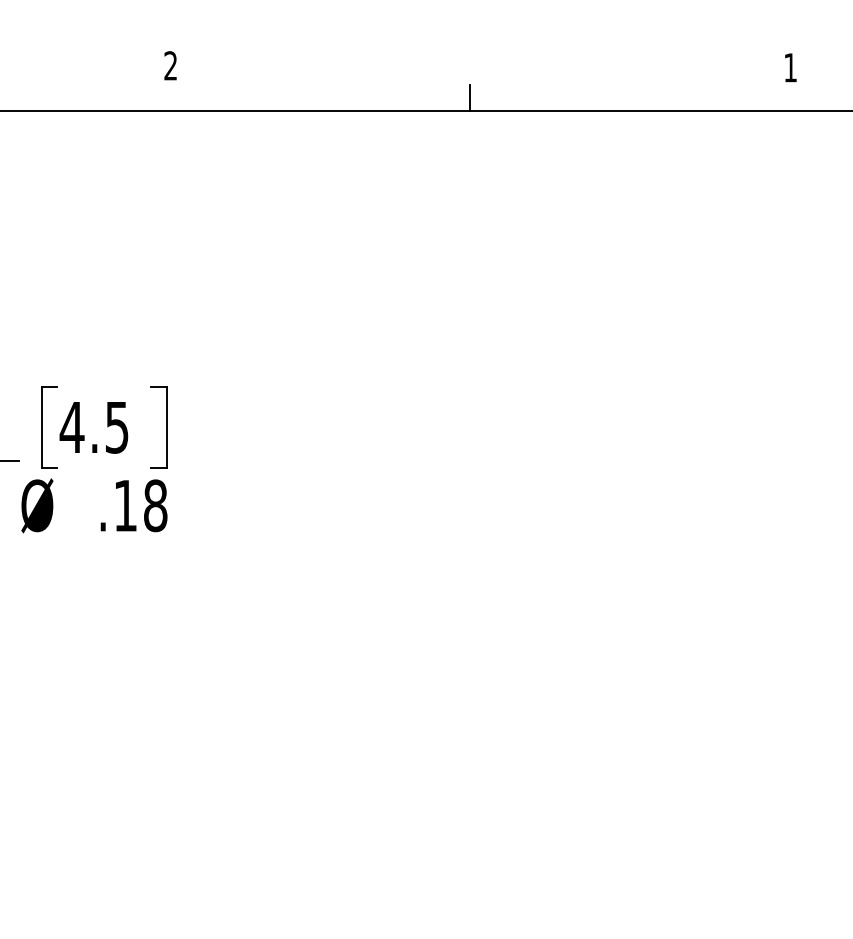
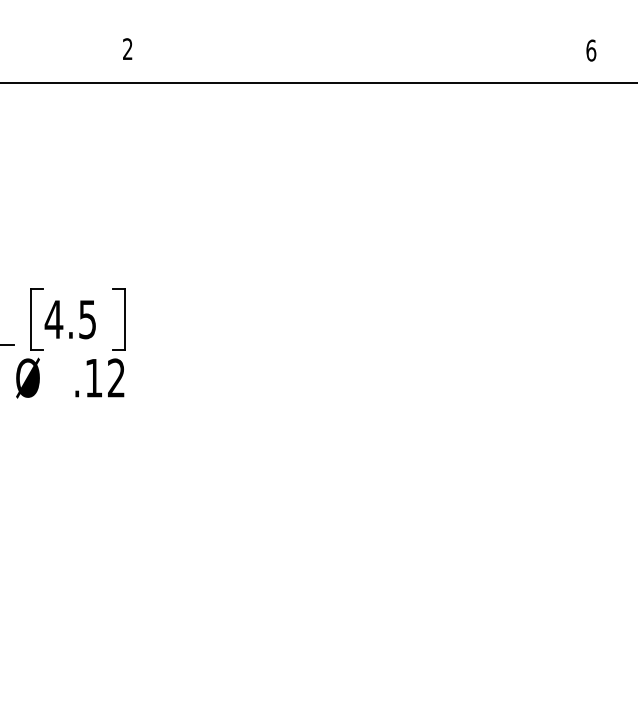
text: (790, 67) -> (591, 50), 1 -> 6
line: (470, 97) -> (351, 72), removed
text: (155, 505) -> (116, 377), .18 -> .12

